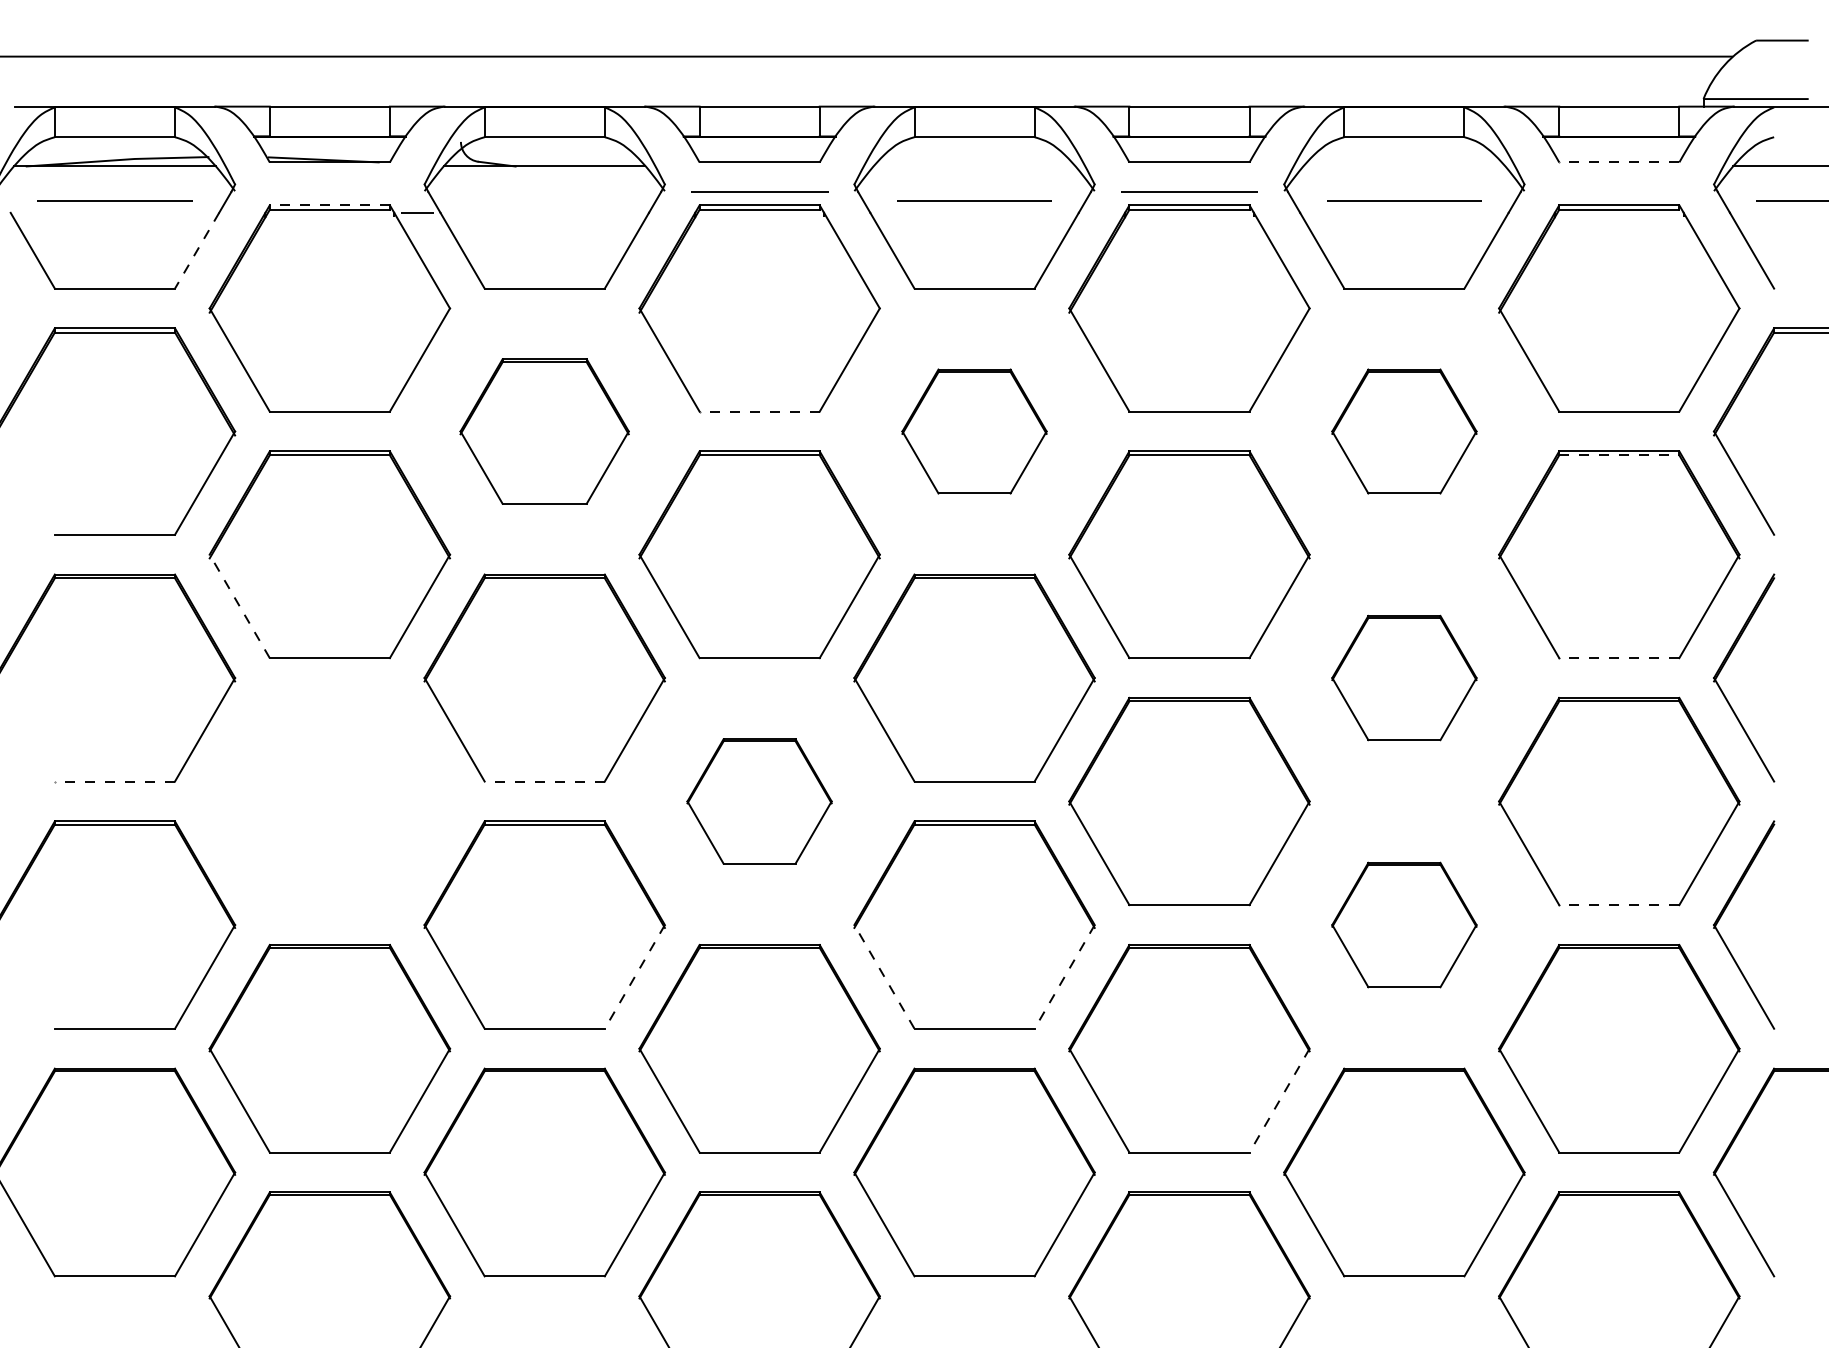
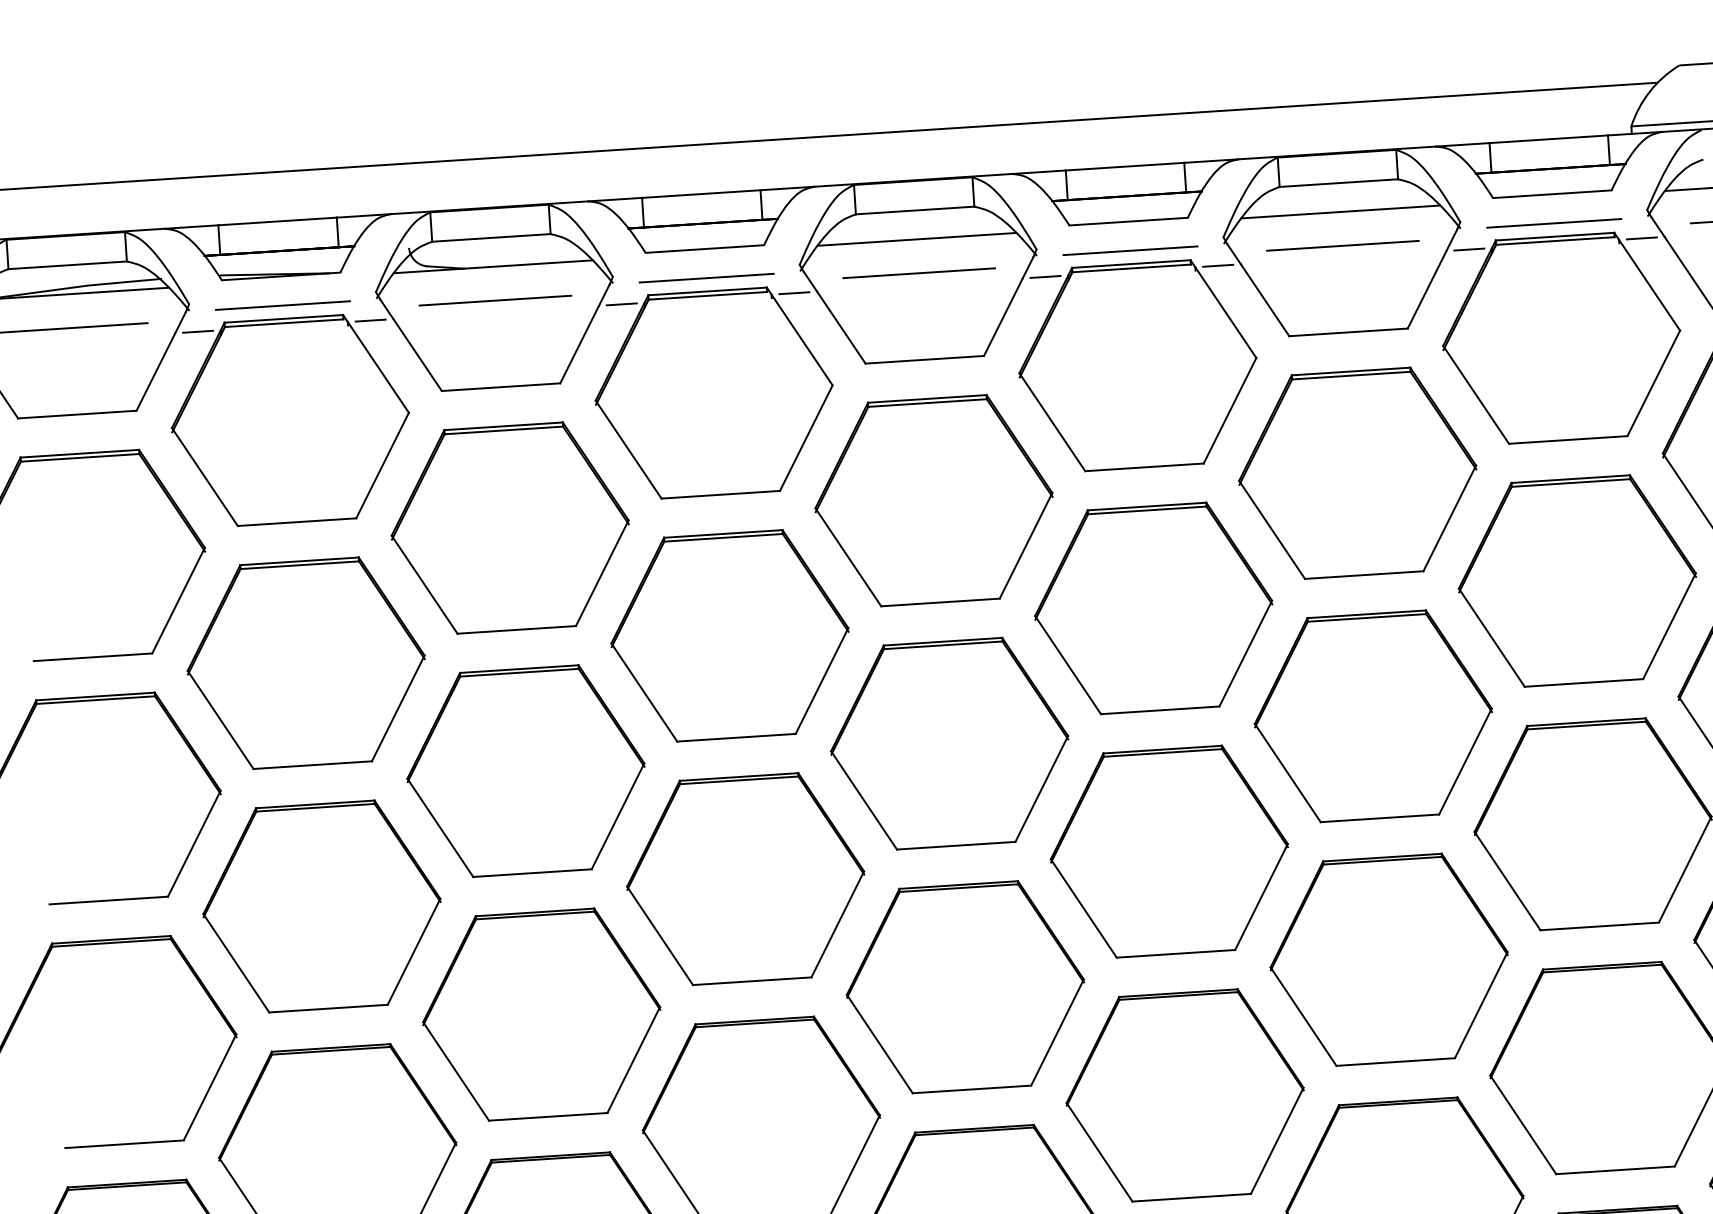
line: (1618, 162) -> (1551, 194), dashed -> solid
line: (974, 166) -> (916, 239), added
line: (1404, 166) -> (1340, 211), added
line: (329, 191) -> (282, 305), added
line: (1619, 191) -> (1554, 222), added
line: (544, 200) -> (495, 300), added
line: (329, 205) -> (283, 318), dashed -> solid
line: (242, 212) -> (198, 331), added
line: (671, 212) -> (621, 304), added
line: (847, 212) -> (794, 292), added
line: (1101, 212) -> (1045, 276), added
line: (1276, 212) -> (1217, 265), added
line: (1531, 212) -> (1468, 249), added
line: (1706, 212) -> (1641, 238), added
line: (197, 250) -> (156, 371), dashed -> solid
line: (759, 411) -> (720, 494), dashed -> solid
part: (544, 431) -> (509, 528), size x1.43
part: (974, 431) -> (933, 500), size x1.67
part: (1404, 431) -> (1357, 473), size x1.67
line: (1619, 455) -> (1571, 483), dashed -> solid
line: (239, 606) -> (220, 720), dashed -> solid
line: (1618, 658) -> (1583, 683), dashed -> solid
part: (1404, 677) -> (1373, 715), size x1.67
line: (114, 781) -> (108, 900), dashed -> solid
line: (544, 781) -> (532, 873), dashed -> solid
part: (329, 801) -> (321, 906), added
part: (759, 801) -> (745, 879), size x1.67
line: (1618, 905) -> (1598, 926), dashed -> solid
part: (1404, 924) -> (1389, 959), size x1.67
line: (634, 976) -> (633, 1059), dashed -> solid
line: (884, 976) -> (879, 1043), dashed -> solid
line: (1064, 976) -> (1057, 1032), dashed -> solid
line: (1279, 1100) -> (1277, 1140), dashed -> solid

